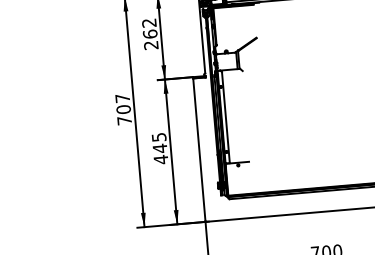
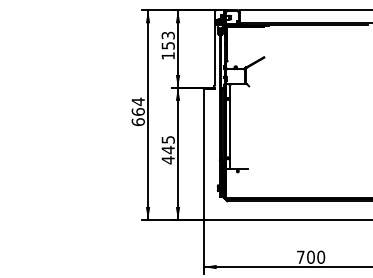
text: (149, 33) -> (167, 45), 262 -> 153
text: (122, 109) -> (137, 111), 707 -> 664

